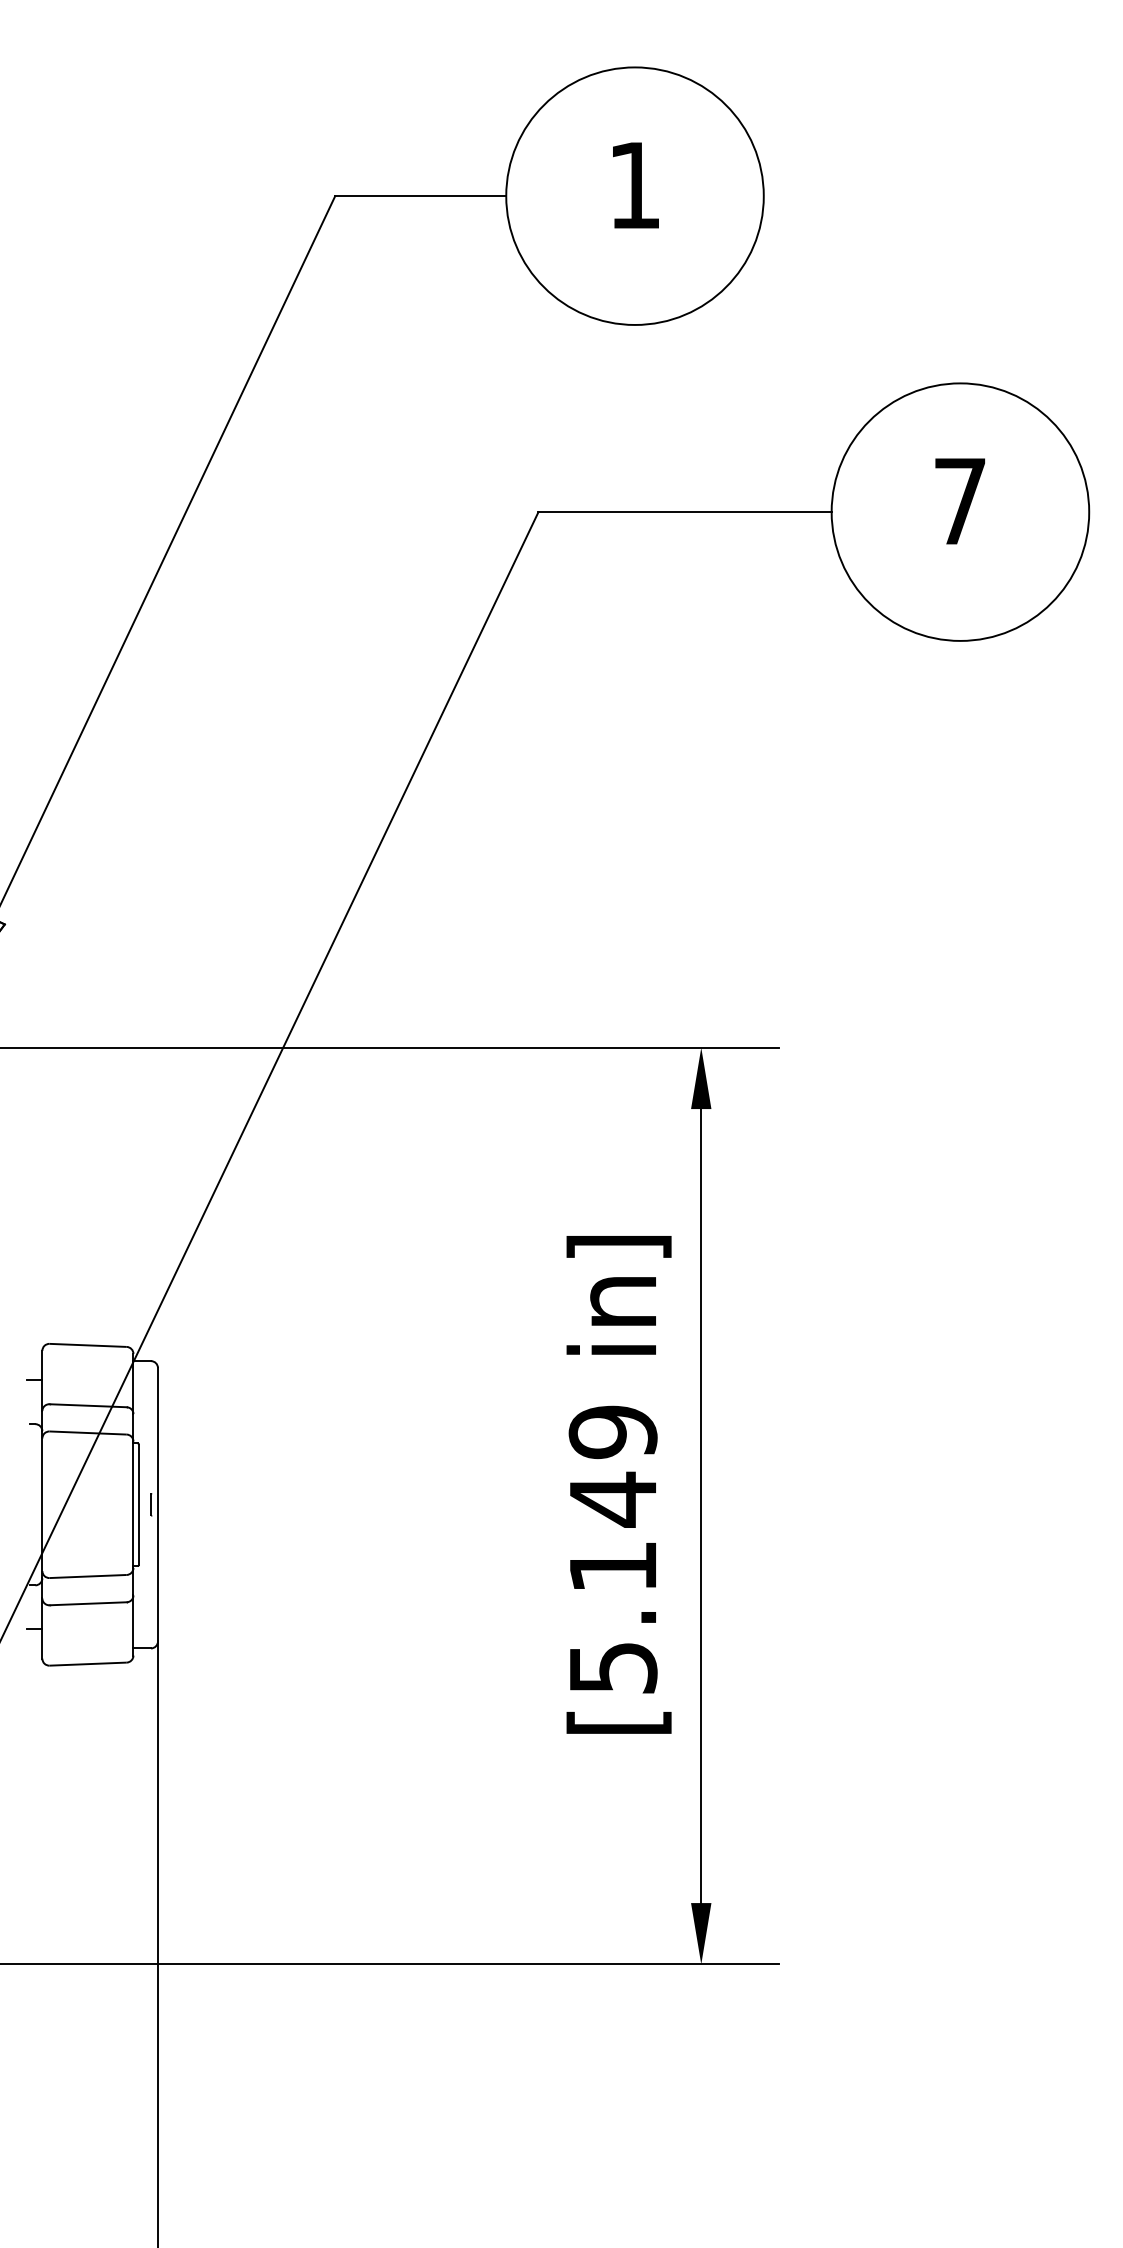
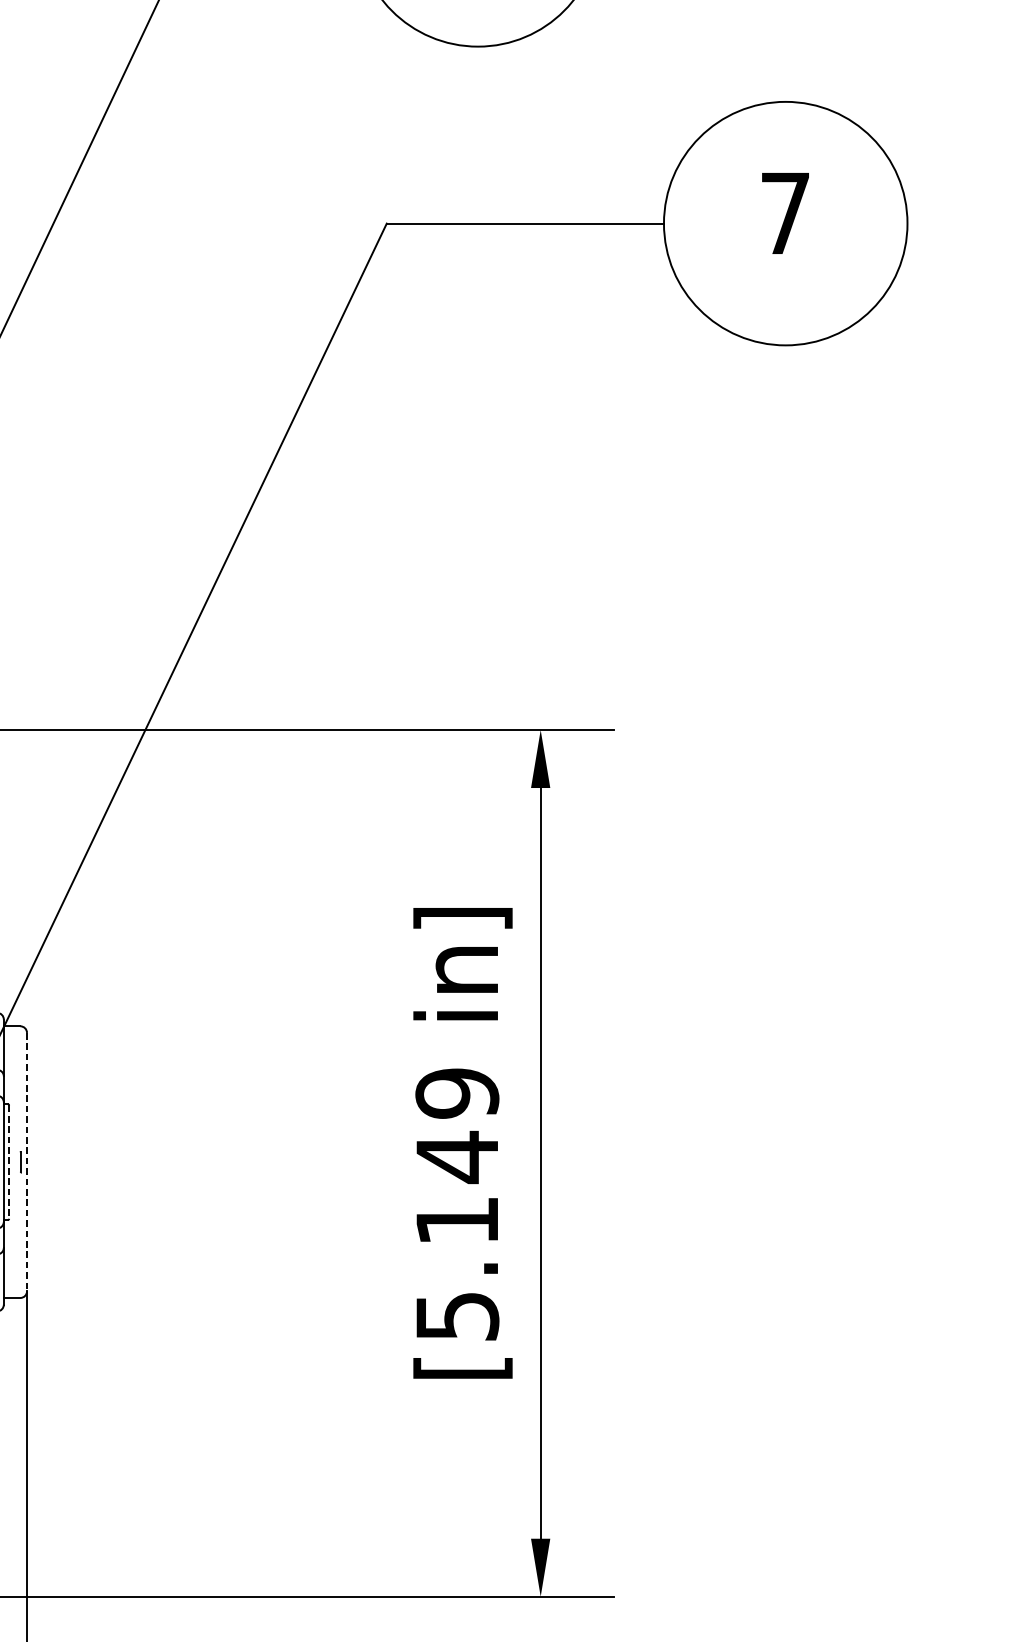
line: (139, 1504) -> (9, 1161), solid -> dashed
line: (158, 1504) -> (27, 1161), solid -> dashed

